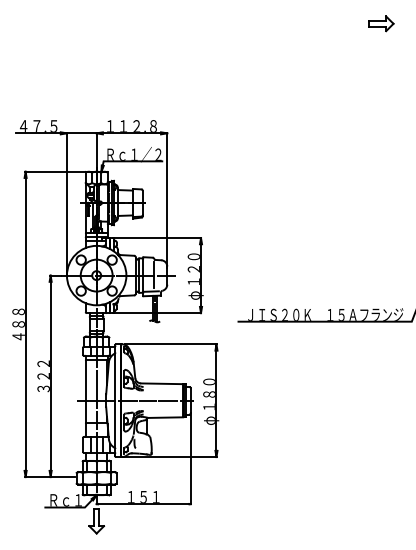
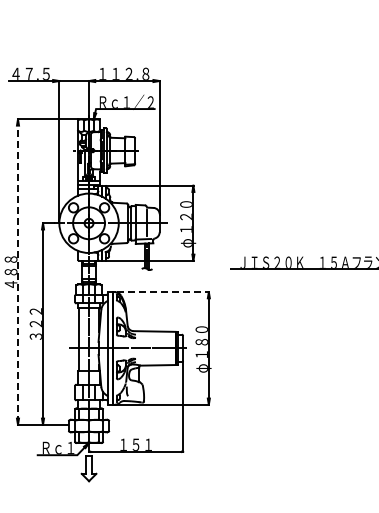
line: (25, 324) -> (17, 272), solid -> dashed
line: (170, 344) -> (162, 292), solid -> dashed

